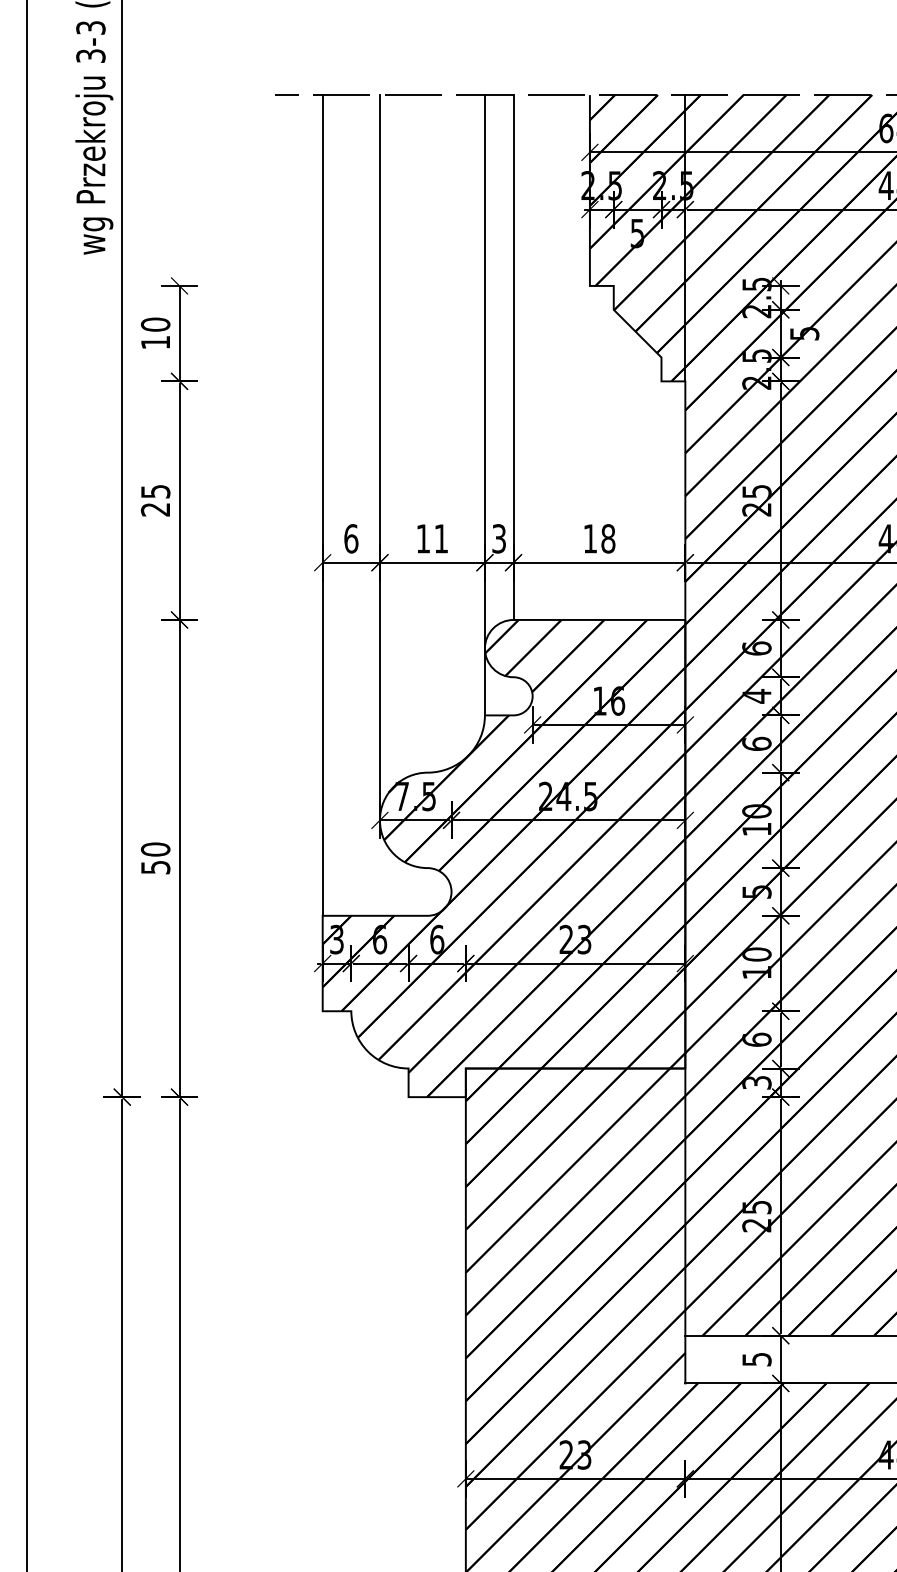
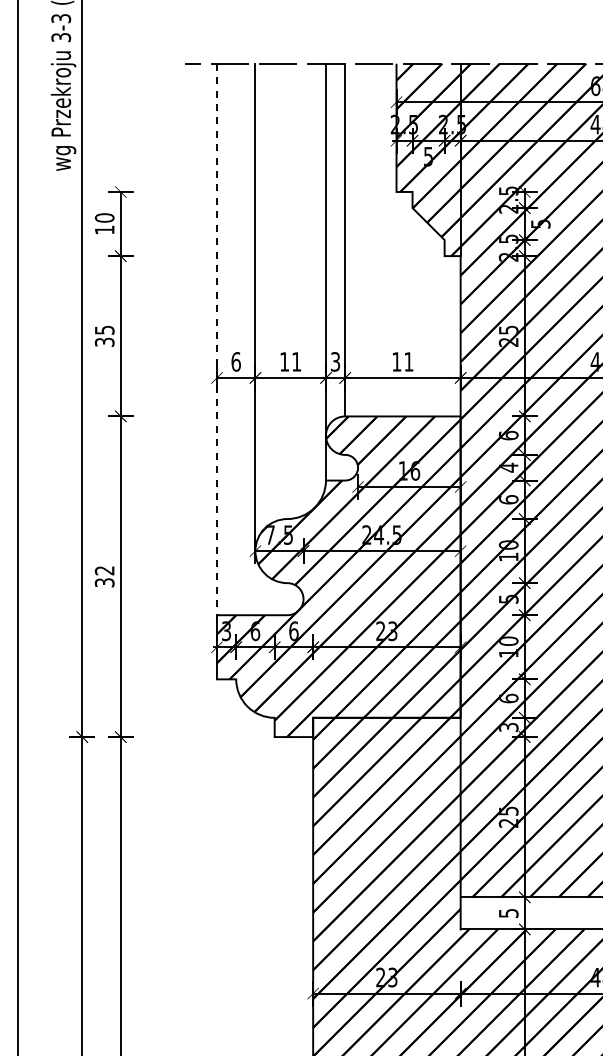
line: (322, 505) -> (216, 339), solid -> dashed
text: (155, 508) -> (104, 341), 25 -> 35
text: (607, 538) -> (408, 361), 18 -> 11
text: (155, 858) -> (104, 576), 50 -> 32

